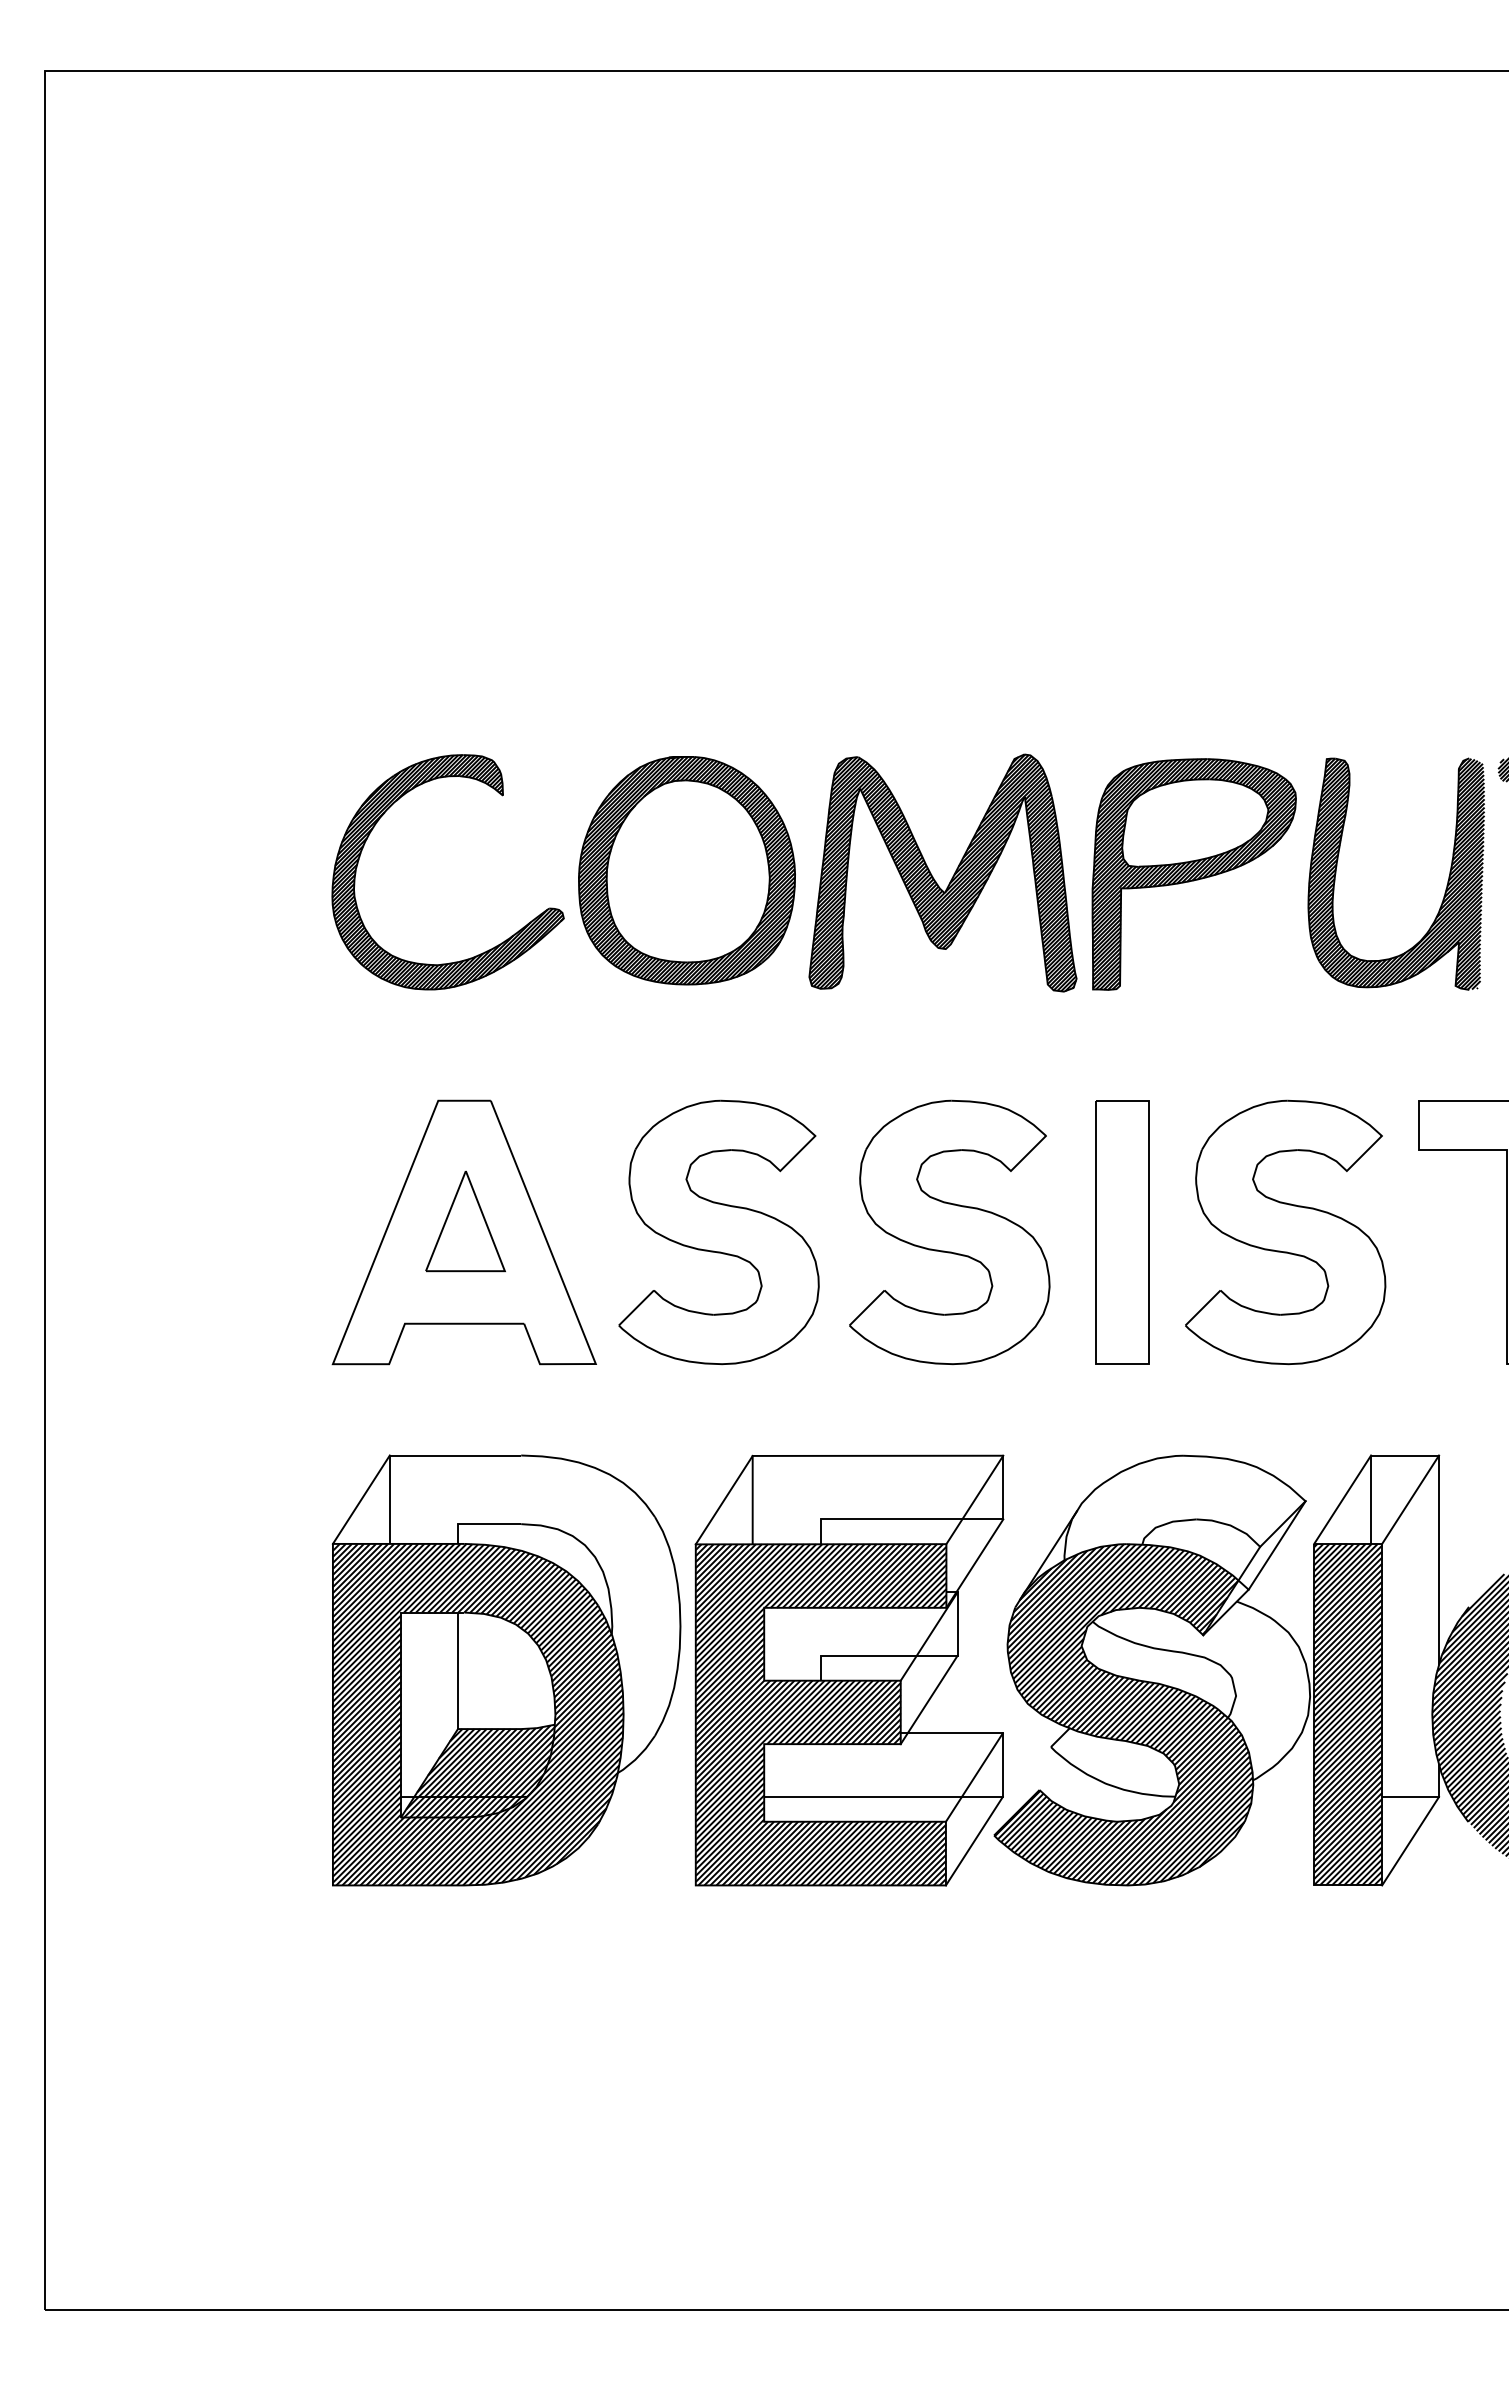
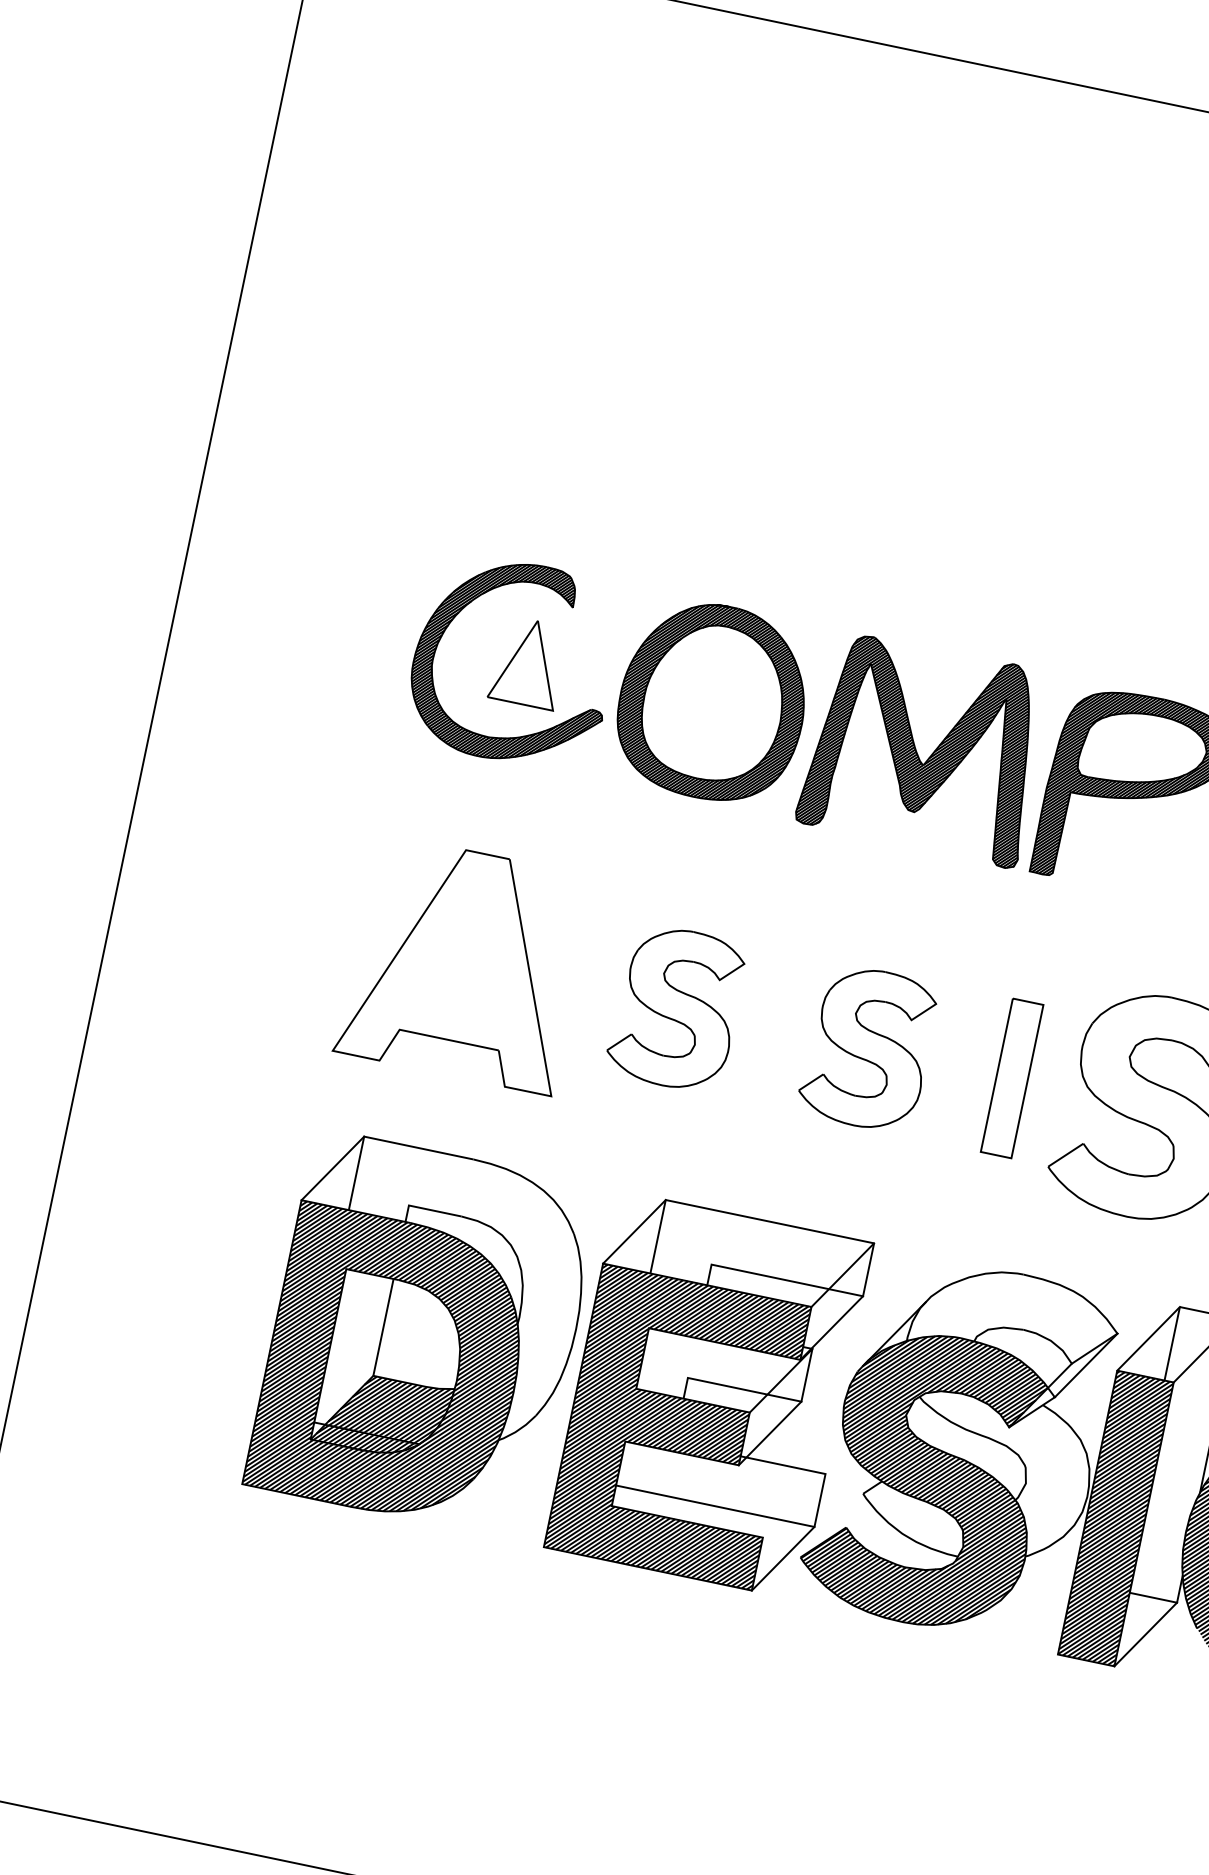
part: (465, 1221) -> (528, 662), moved
part: (718, 1232) -> (676, 1008), size x0.7
part: (949, 1232) -> (868, 1048), size x0.7
part: (1122, 1232) -> (1011, 1078), size x0.7
line: (973, 1777) -> (793, 1505), removed

